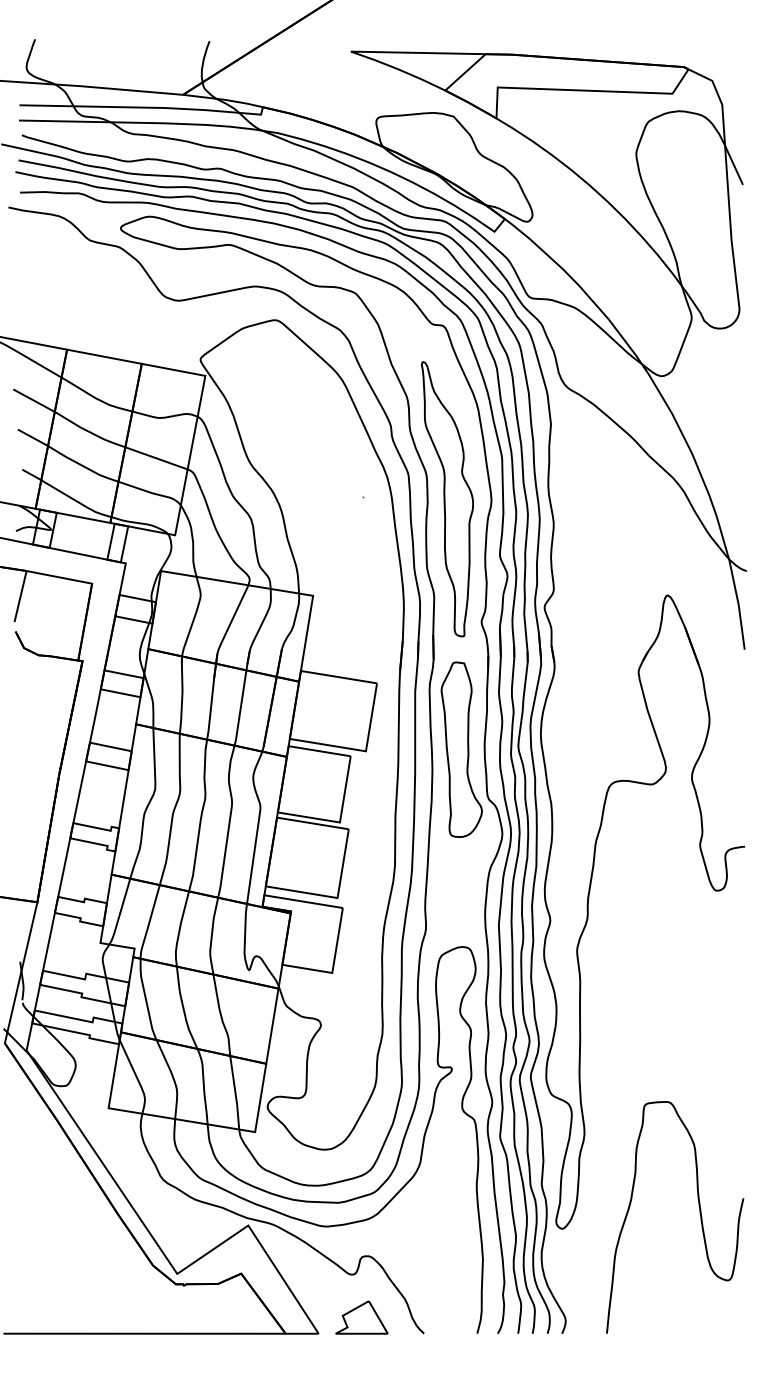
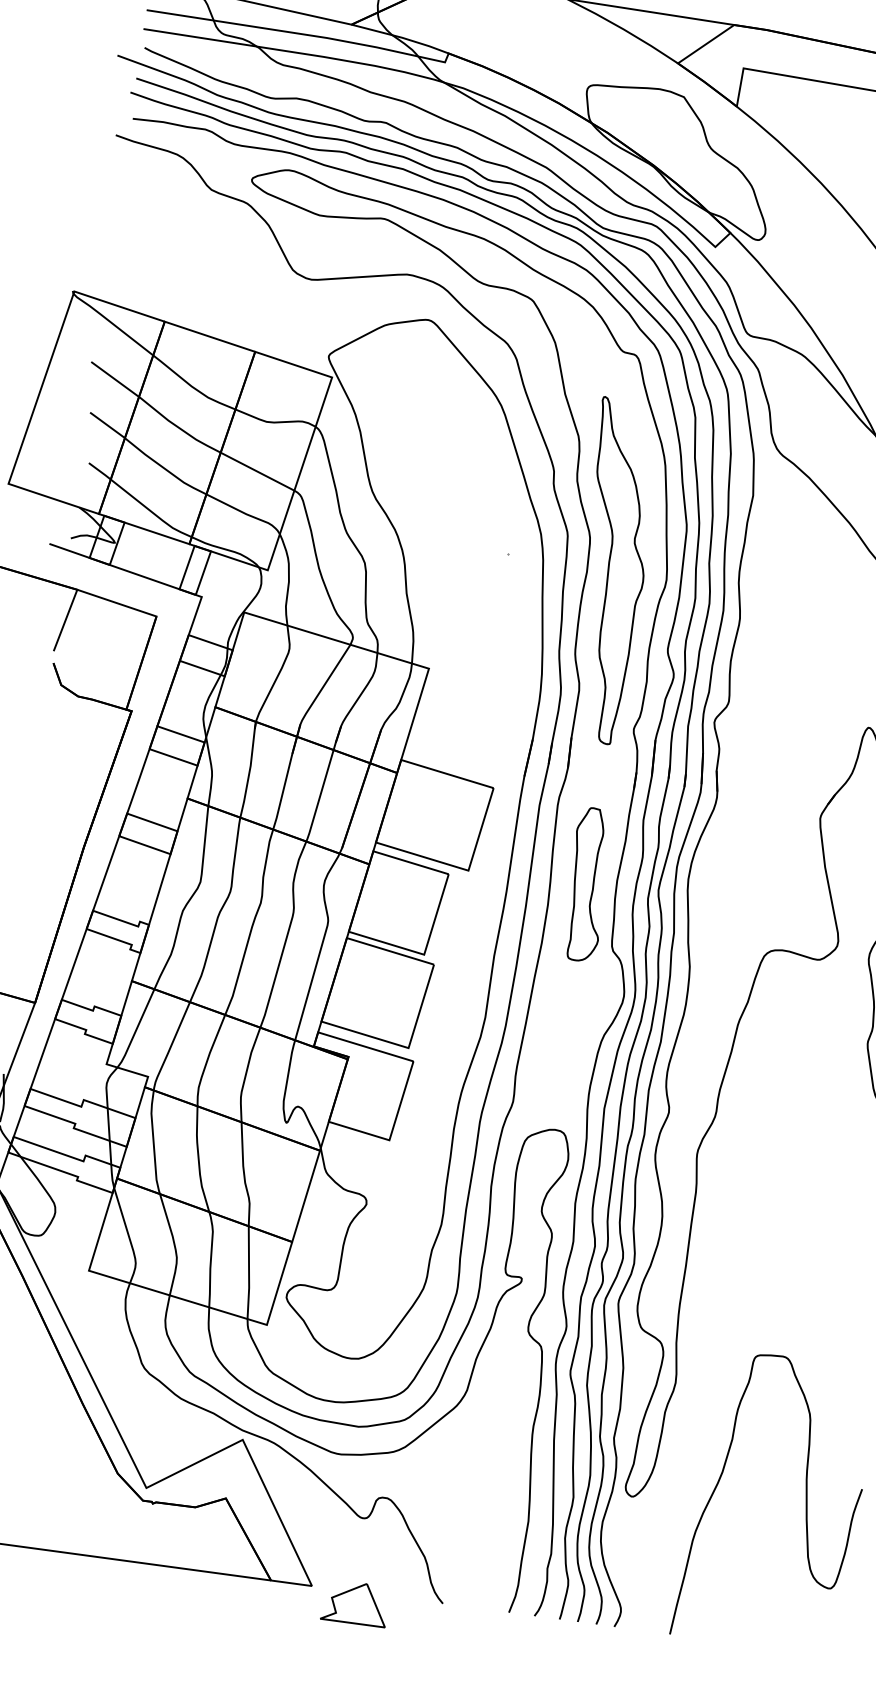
part: (461, 749) -> (587, 884), size x0.7
part: (361, 1317) -> (354, 1602), moved

